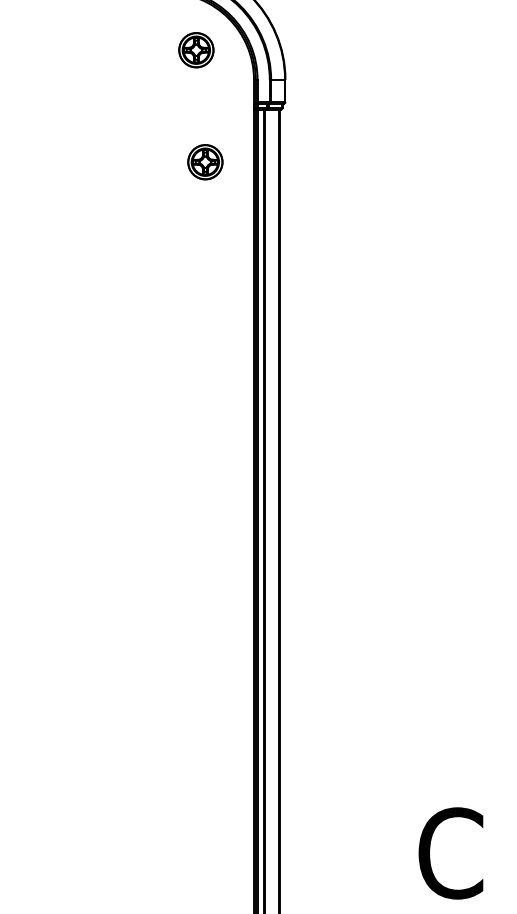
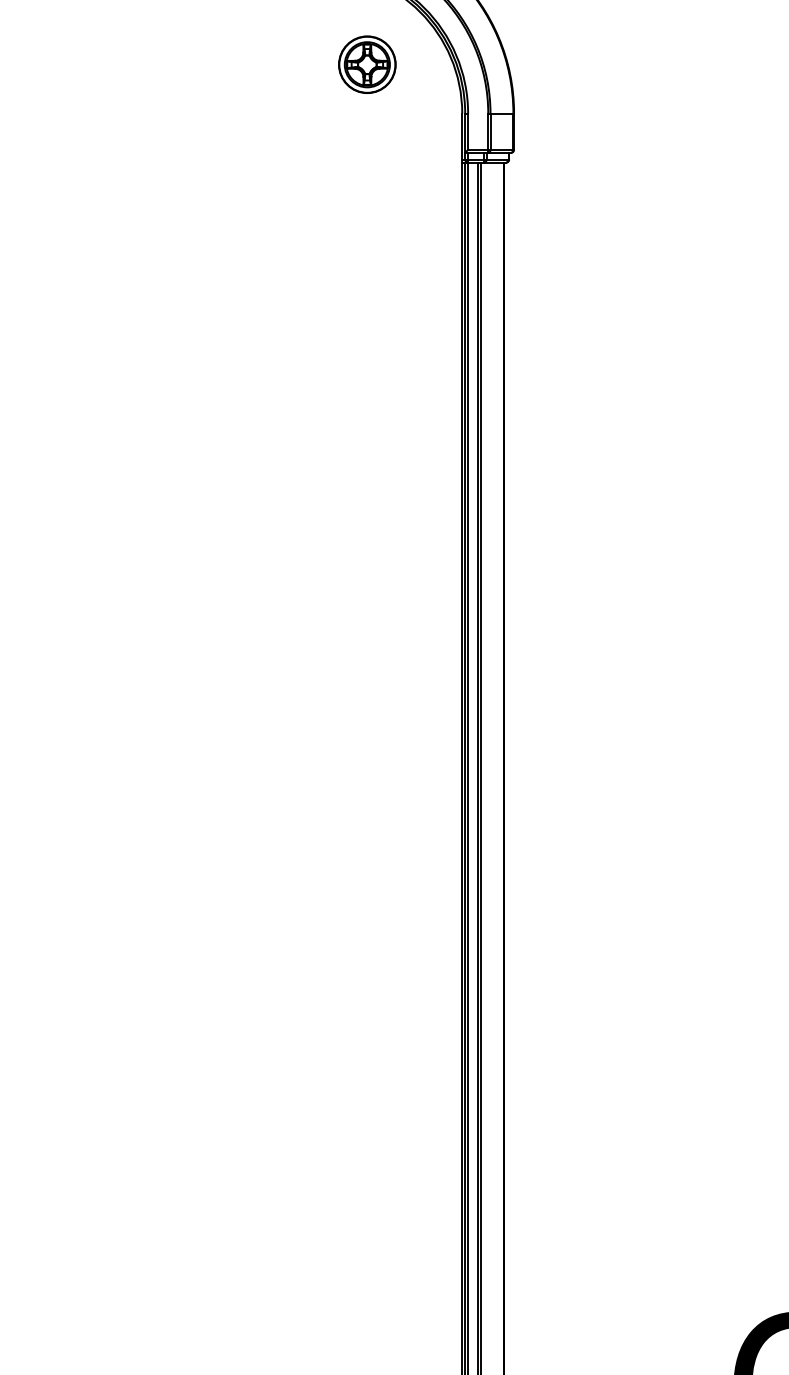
part: (205, 162) -> (382, 249), removed

